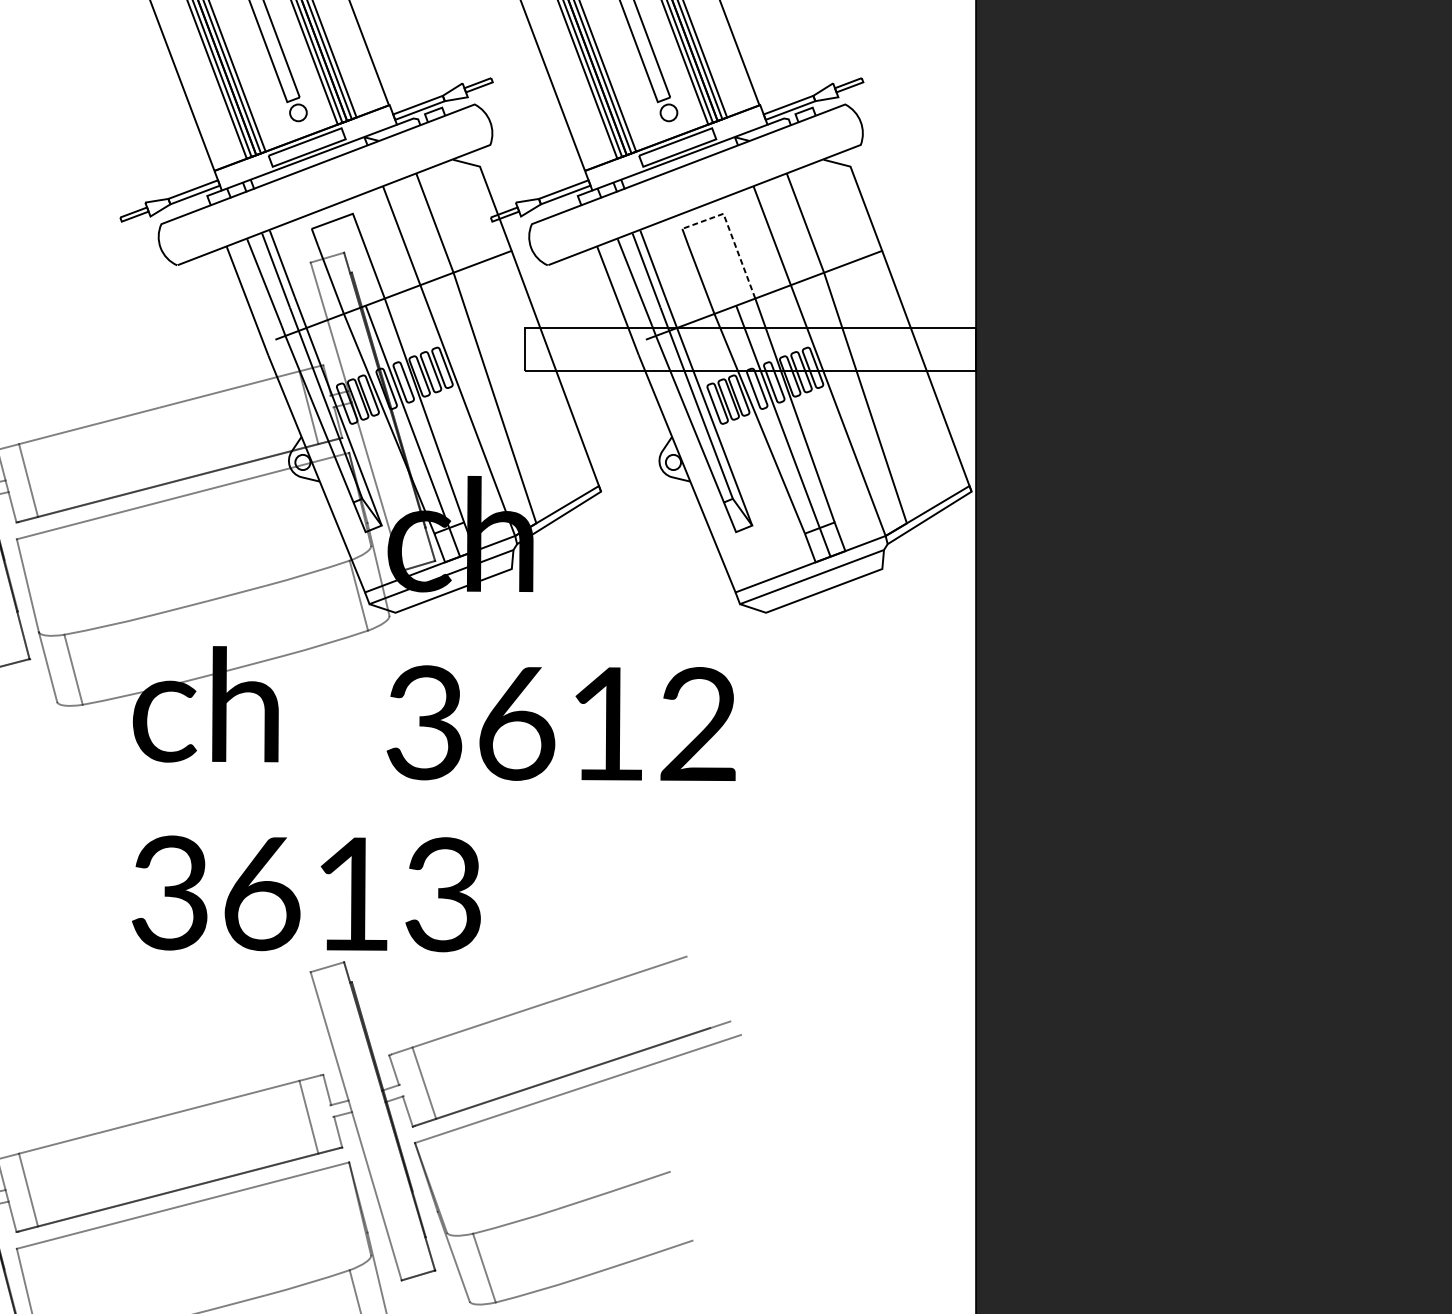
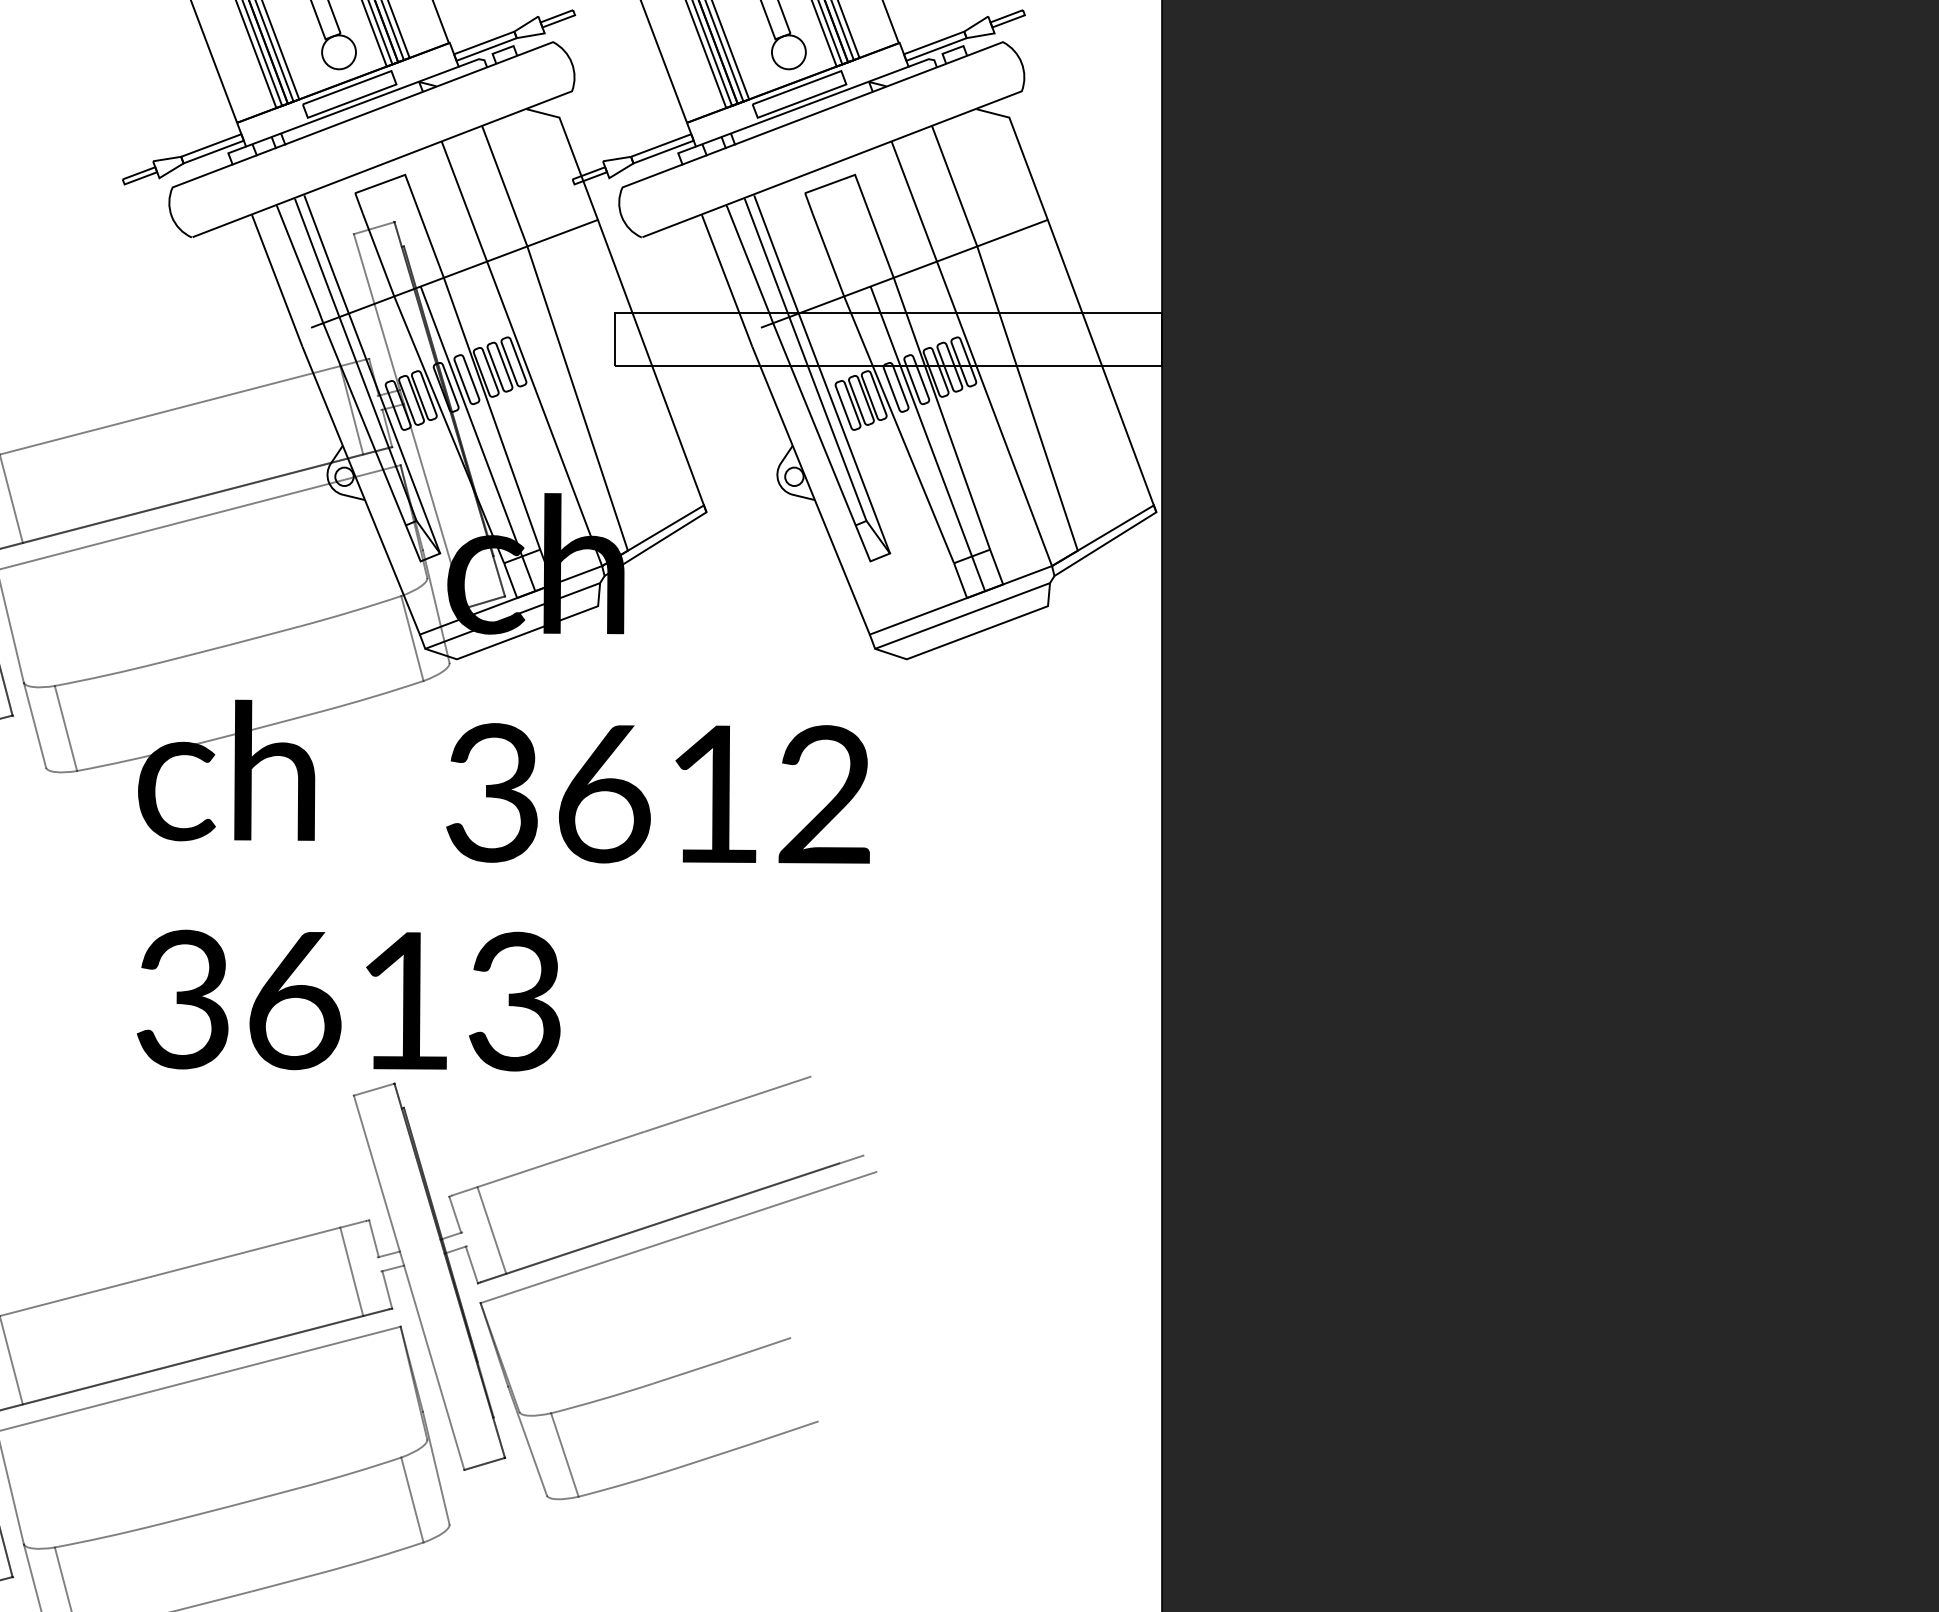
circle: (298, 113) -> (339, 52), size x1.67
circle: (668, 113) -> (788, 52), size x1.67
line: (731, 234) -> (864, 200), dashed -> solid

